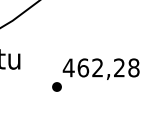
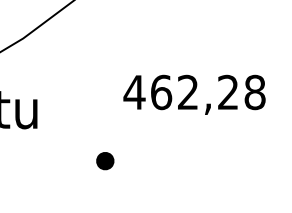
text: (100, 68) -> (193, 93), moved

